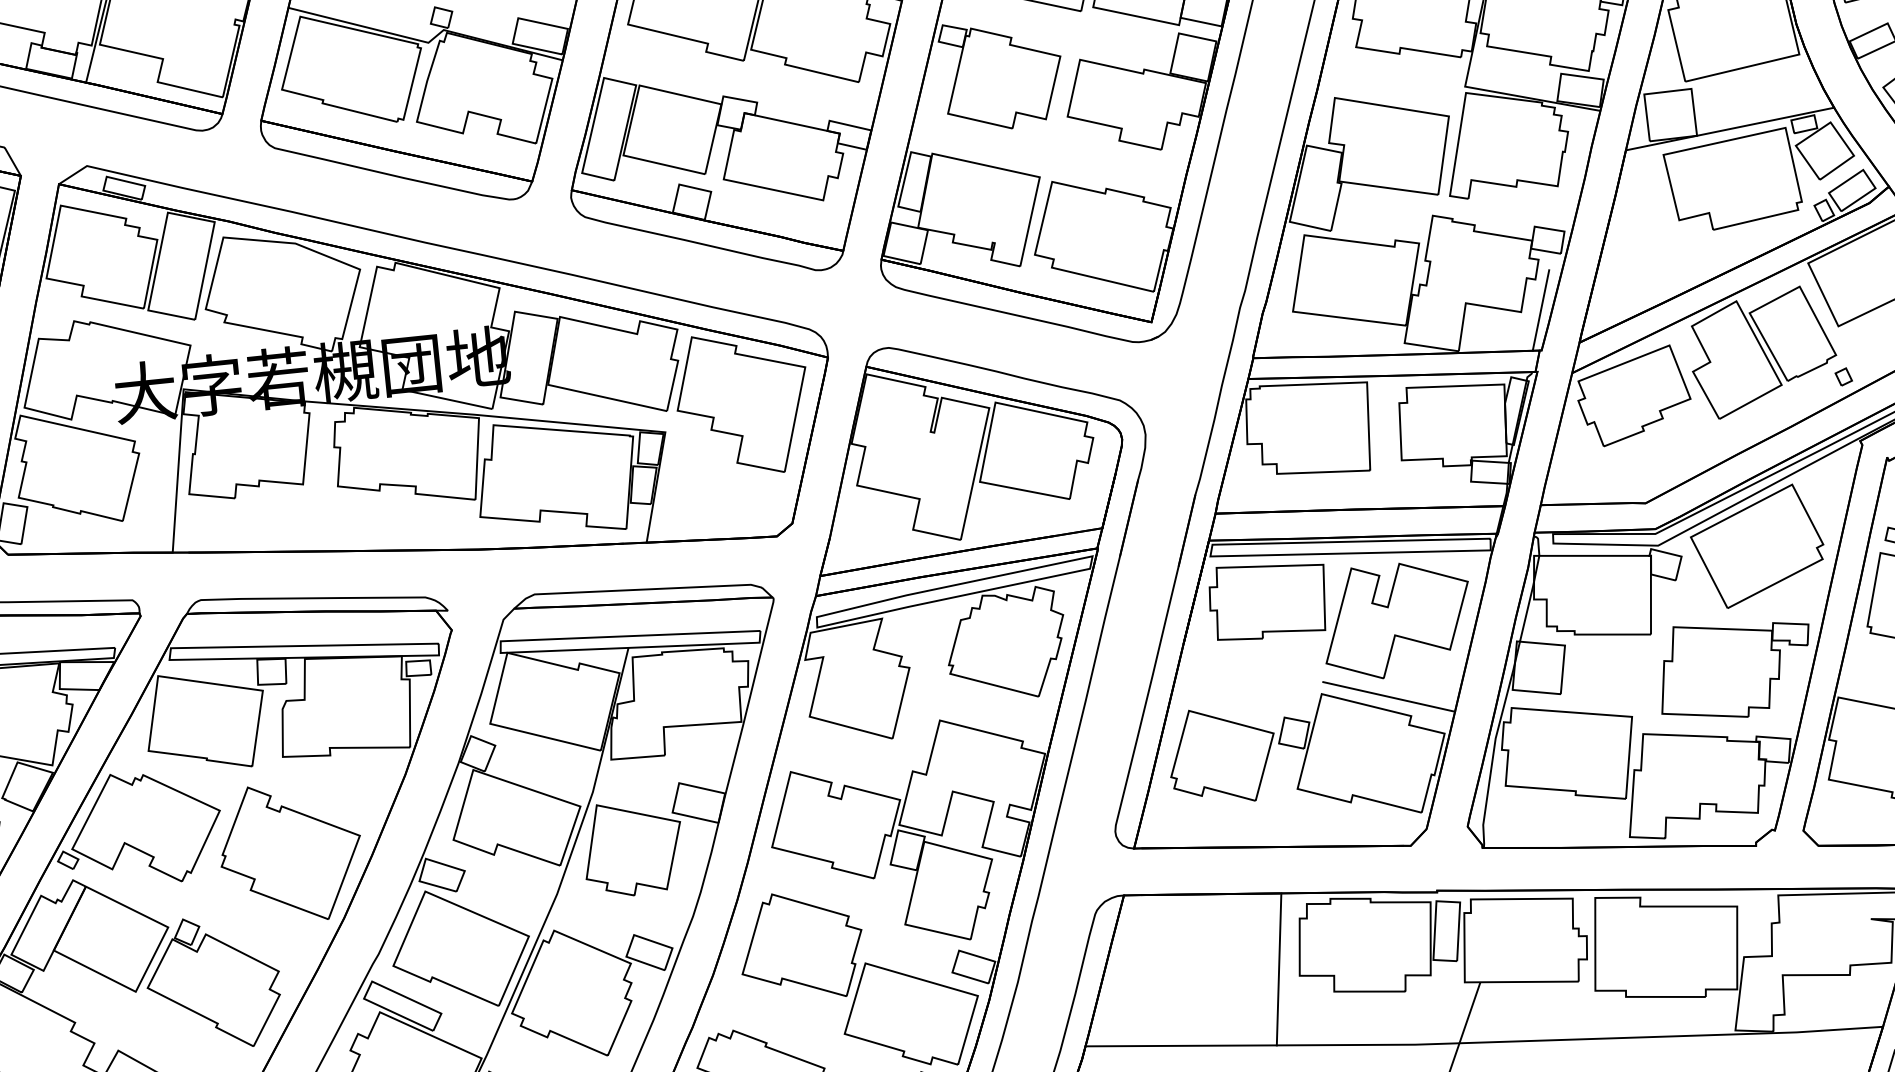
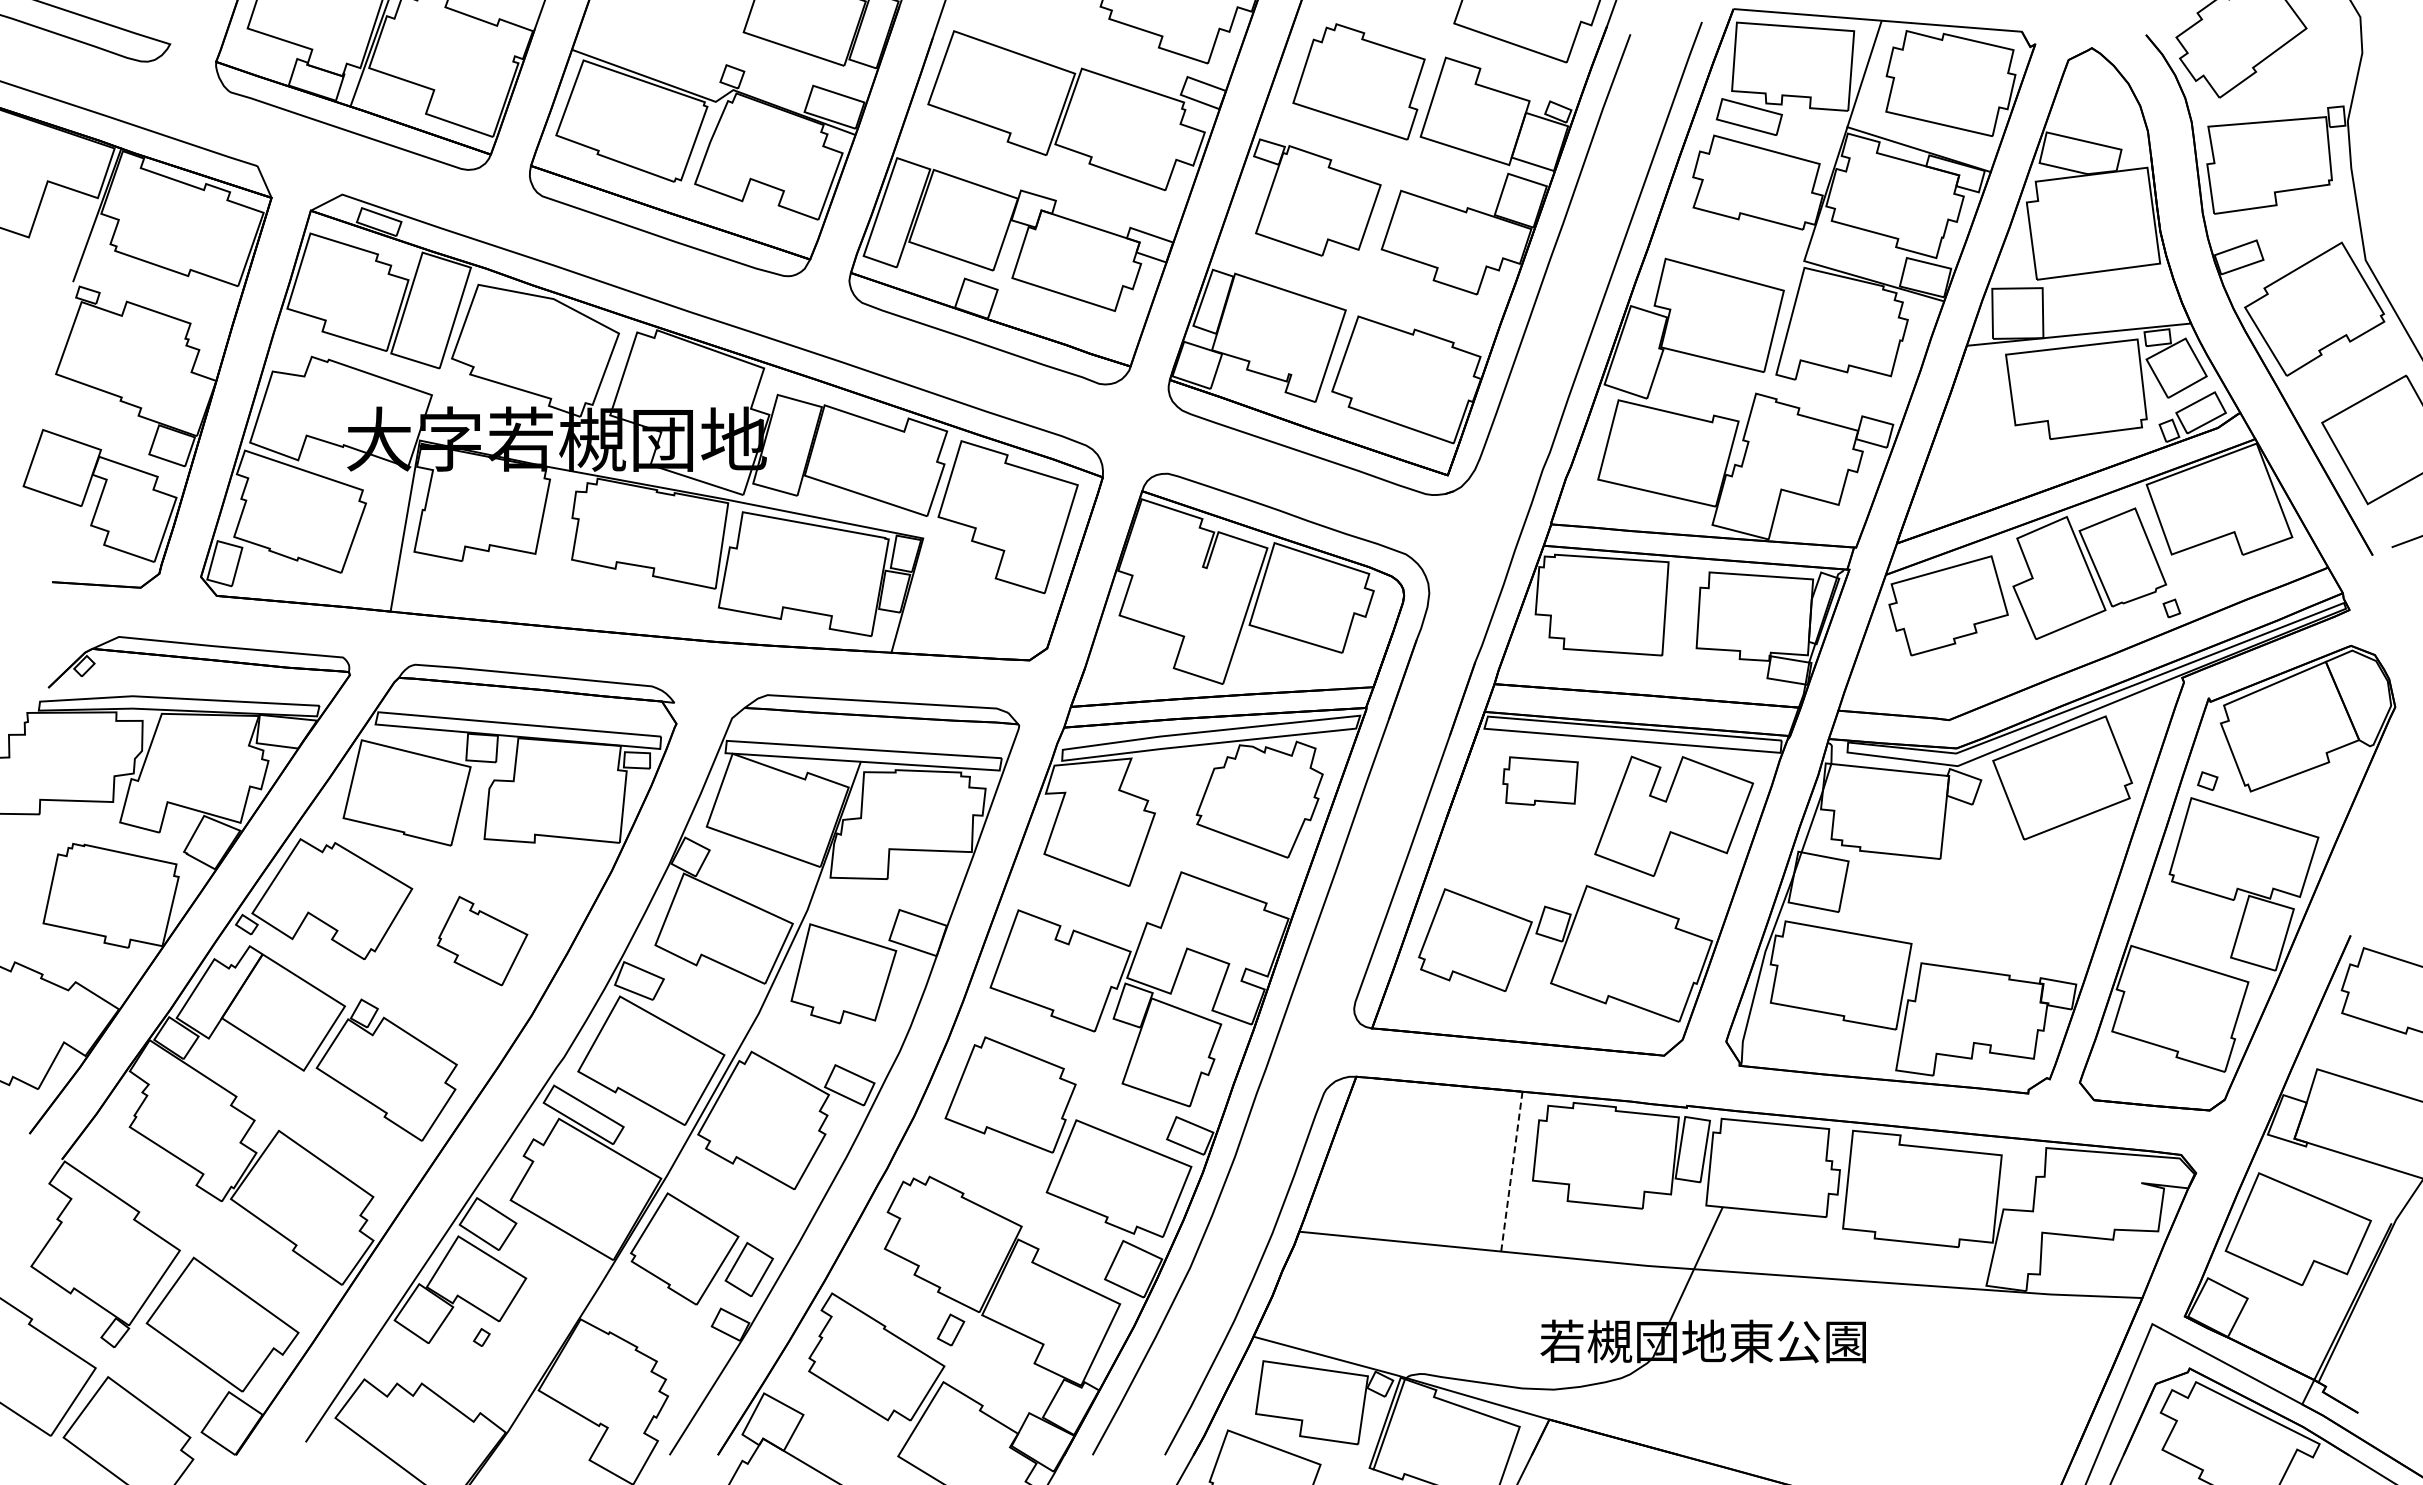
line: (1540, 309) -> (1859, 504), removed
part: (1268, 599) -> (1540, 780), size x0.6
part: (1735, 668) -> (2025, 904), removed
line: (1389, 697) -> (1657, 896), removed
part: (290, 852) -> (482, 940), size x0.6
line: (1278, 969) -> (1511, 1171), solid -> dashed

